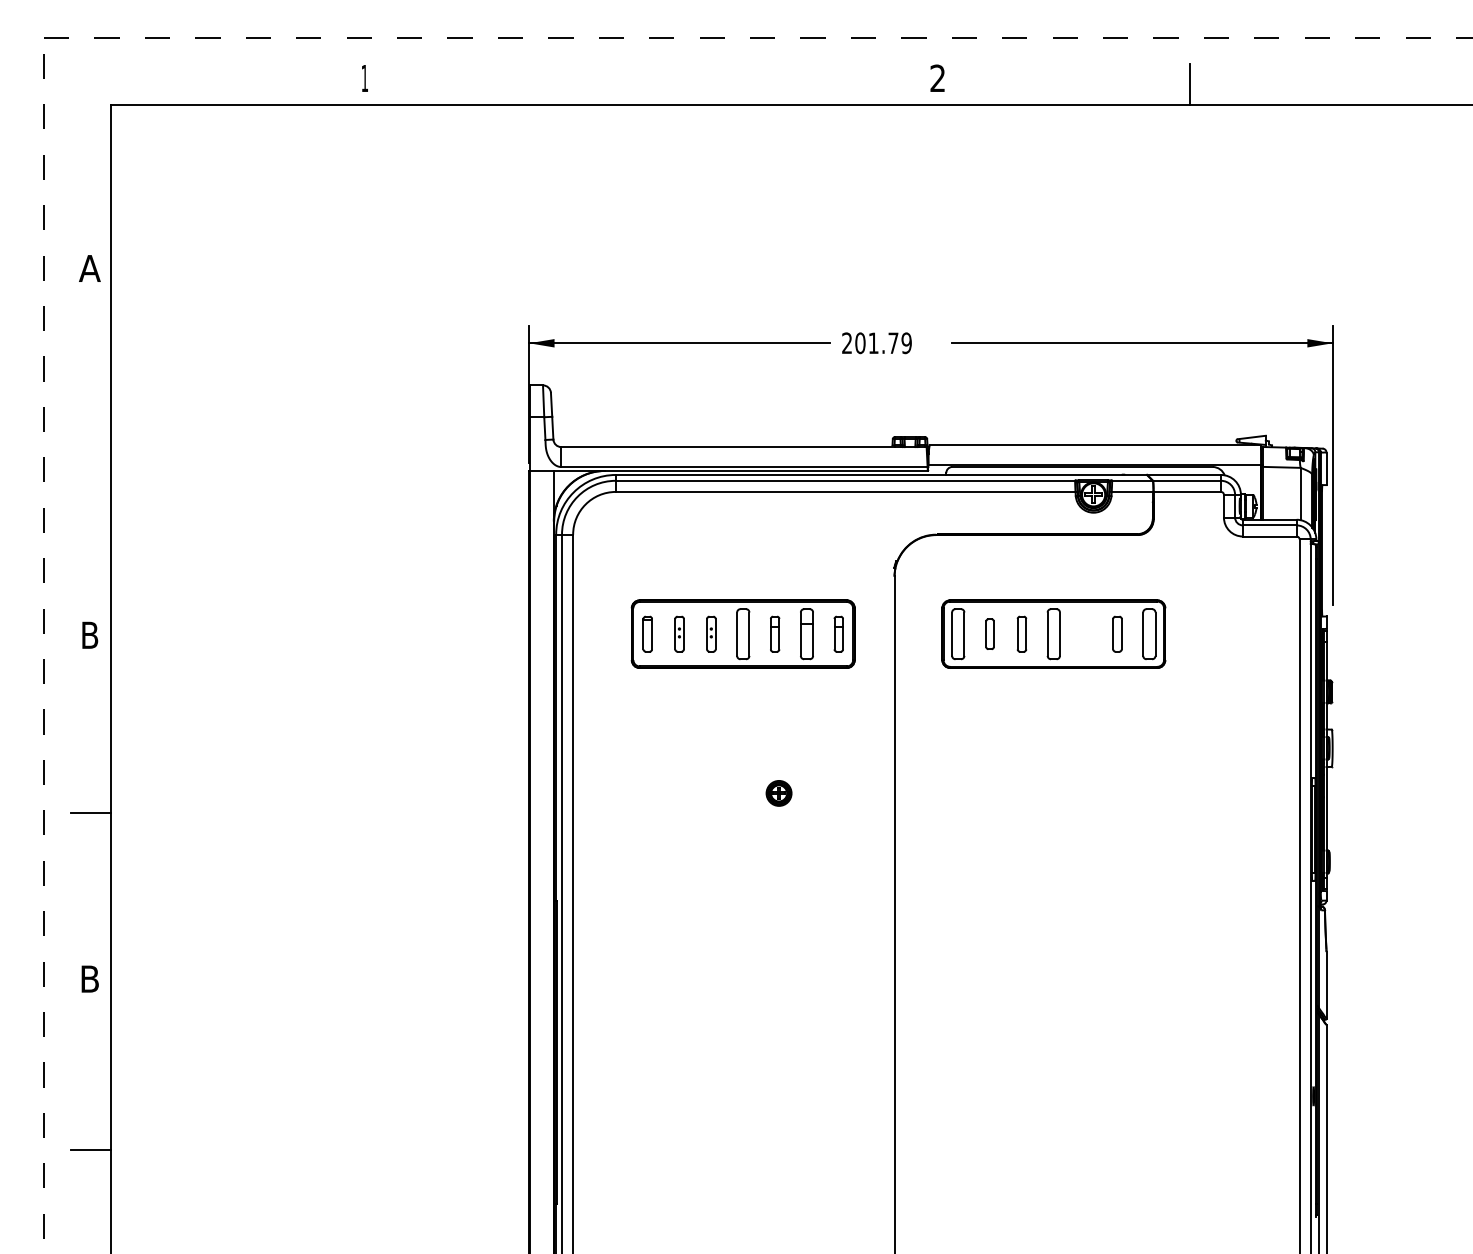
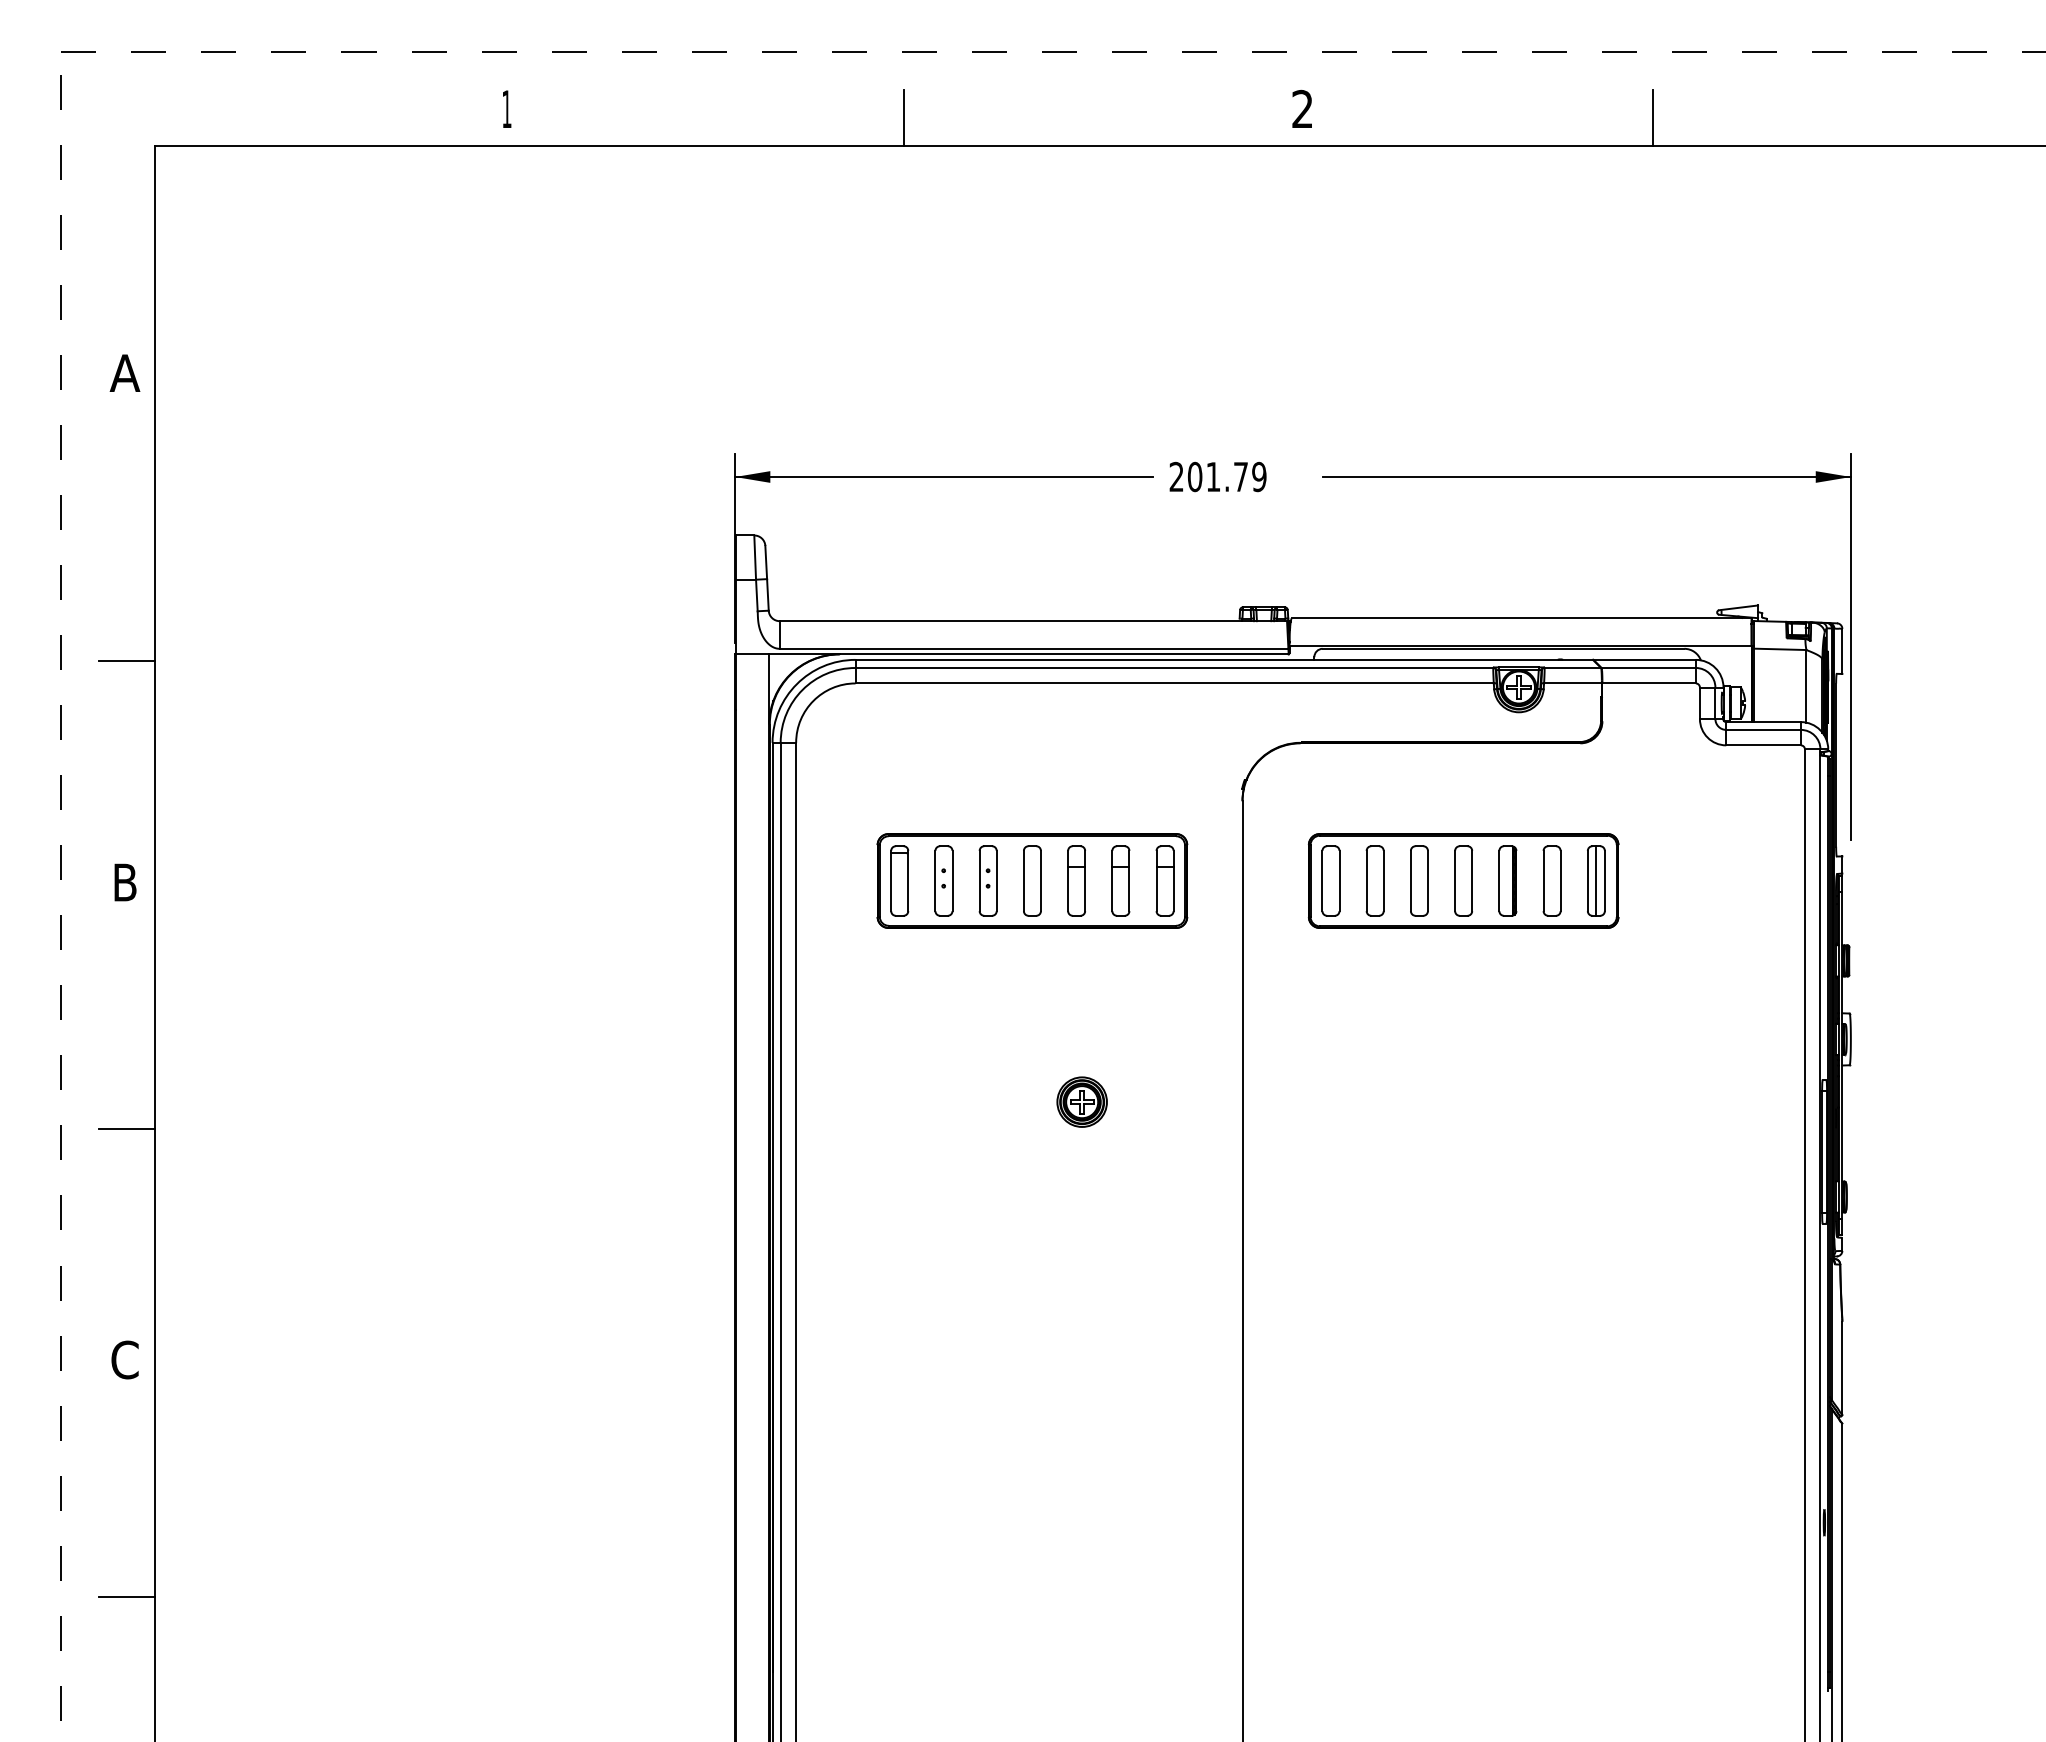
line: (650, 84) -> (903, 117), added
line: (90, 475) -> (126, 660), added
part: (647, 633) -> (899, 880), size x1.43
part: (679, 633) -> (943, 880), size x1.43
part: (710, 633) -> (987, 880), size x1.43
part: (775, 633) -> (1076, 880), size x1.43
part: (838, 633) -> (1164, 880), size x1.43
part: (989, 633) -> (1374, 880), size x1.67
part: (1022, 633) -> (1419, 880), size x1.43
part: (1085, 633) -> (1507, 880), added
part: (1117, 633) -> (1551, 880), size x1.43
line: (1148, 633) -> (1595, 880), added
part: (778, 792) -> (1081, 1101), size x1.43
text: (89, 978) -> (124, 1359), B -> C

